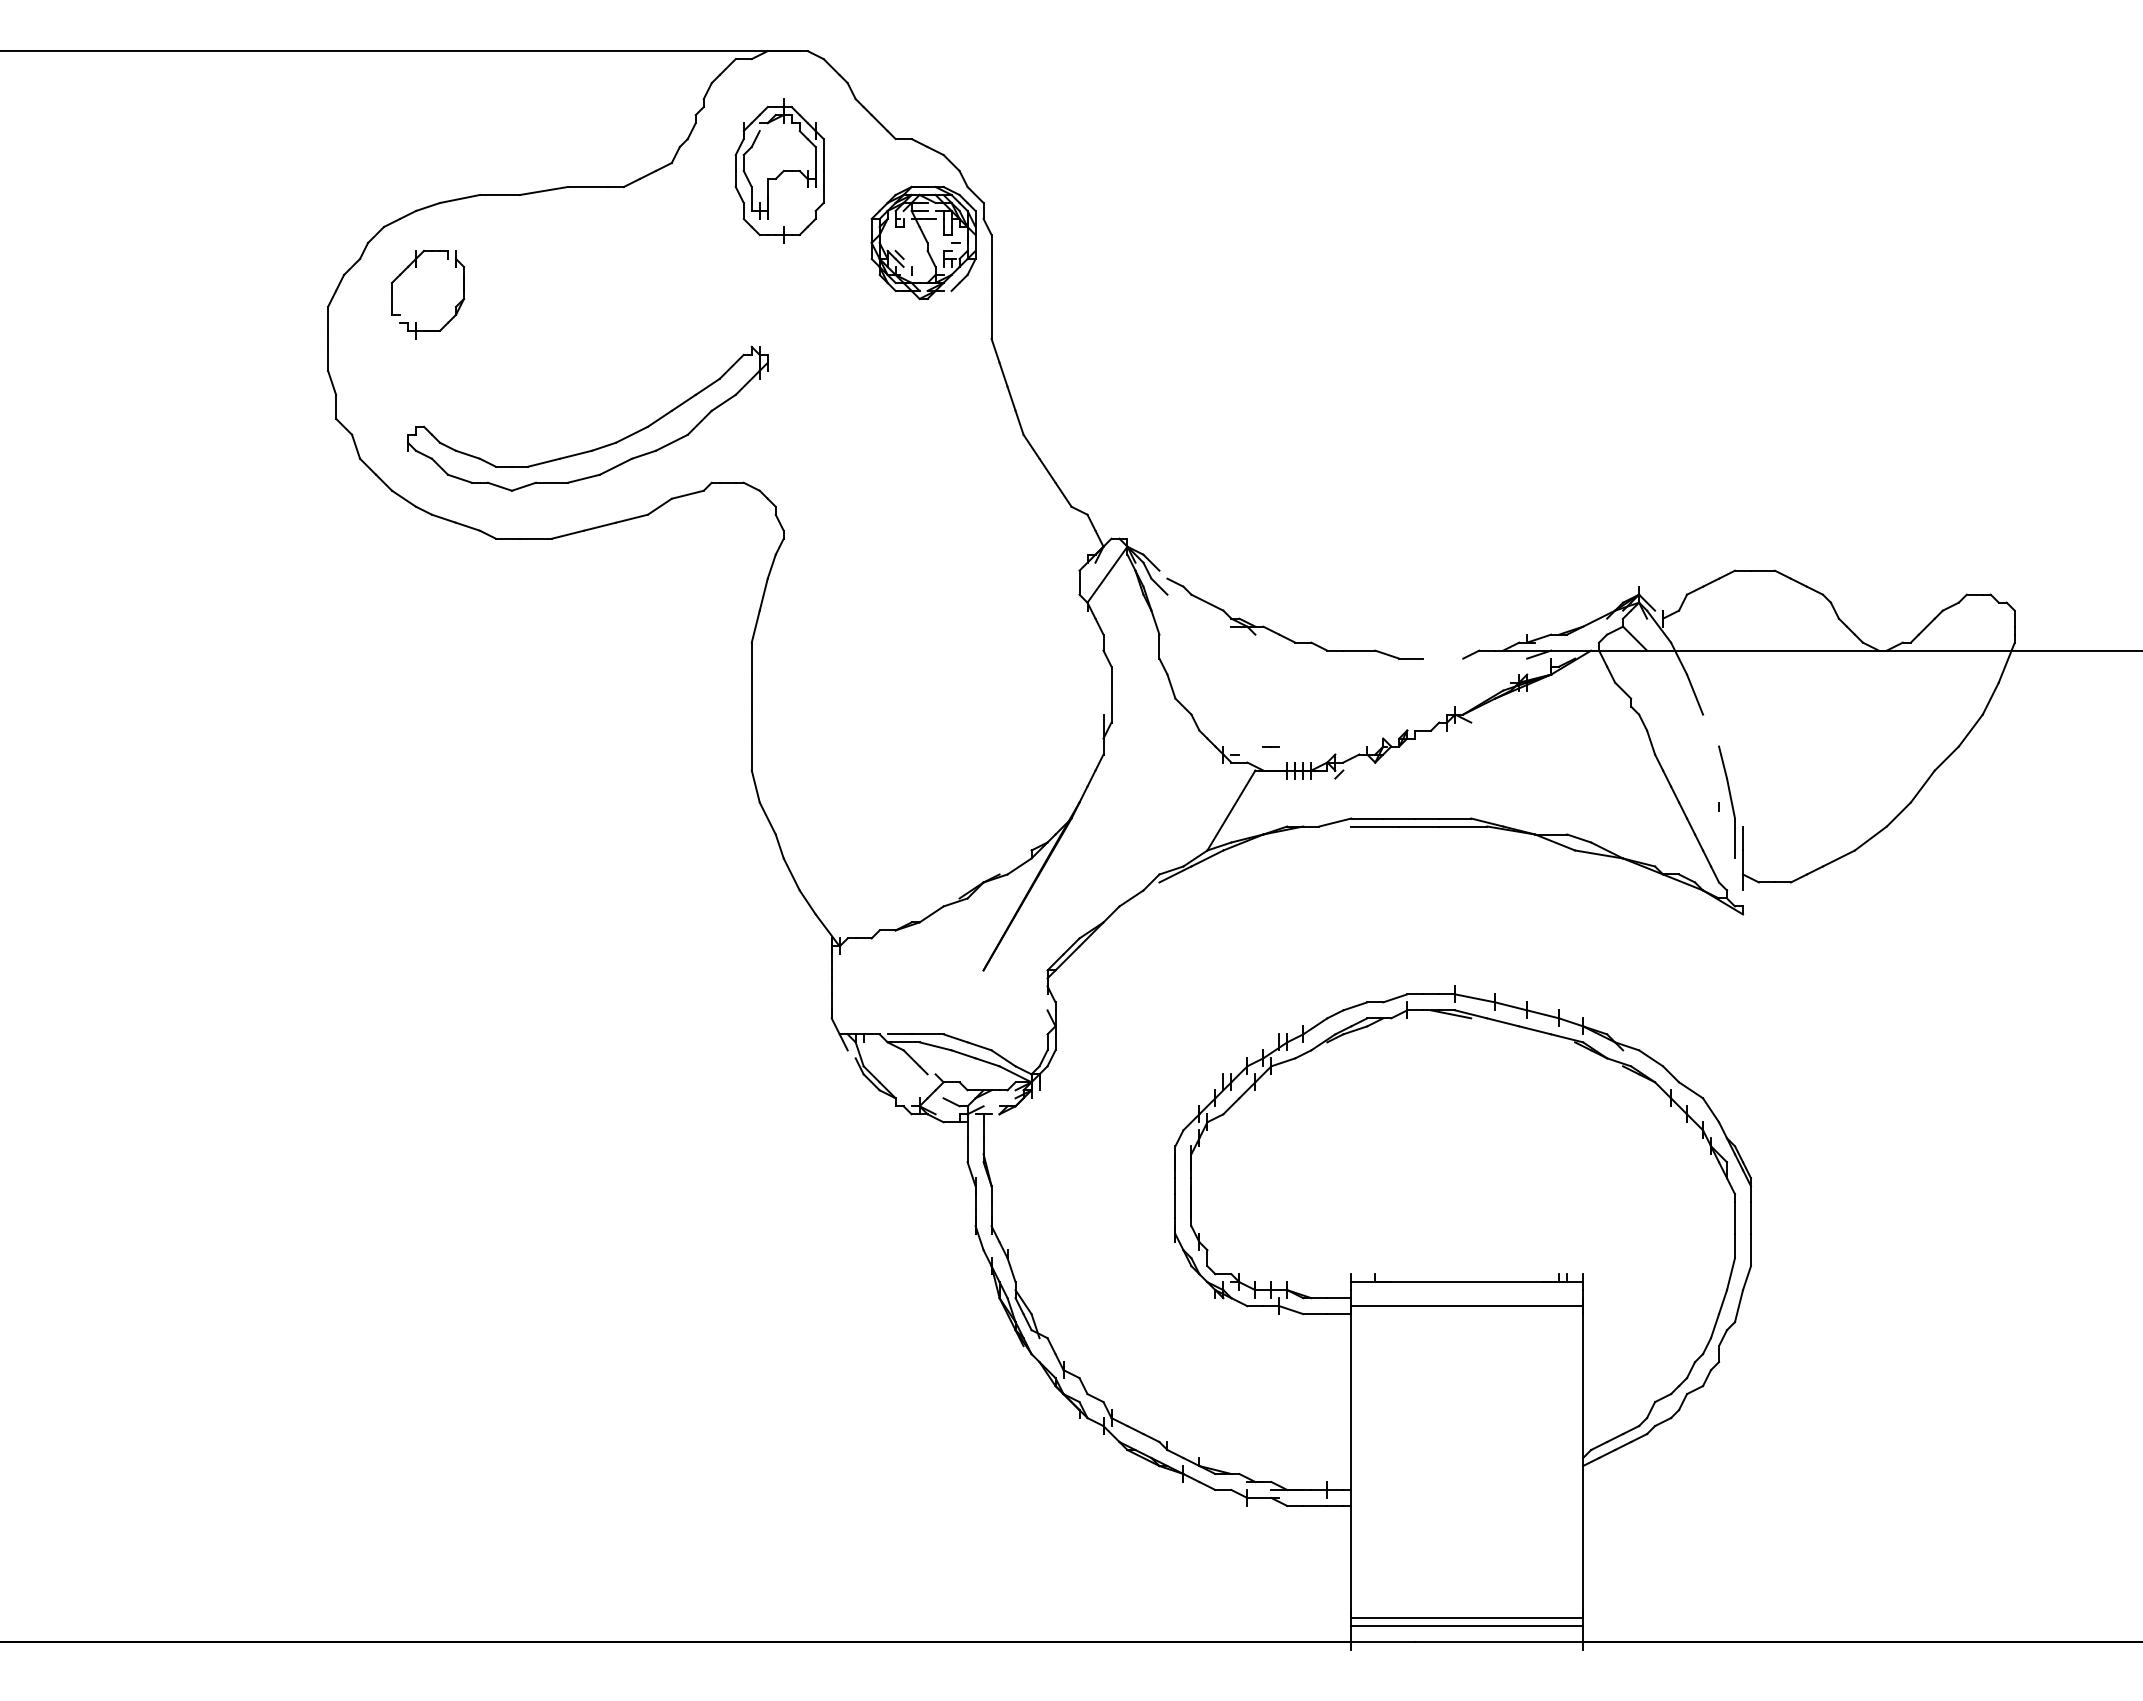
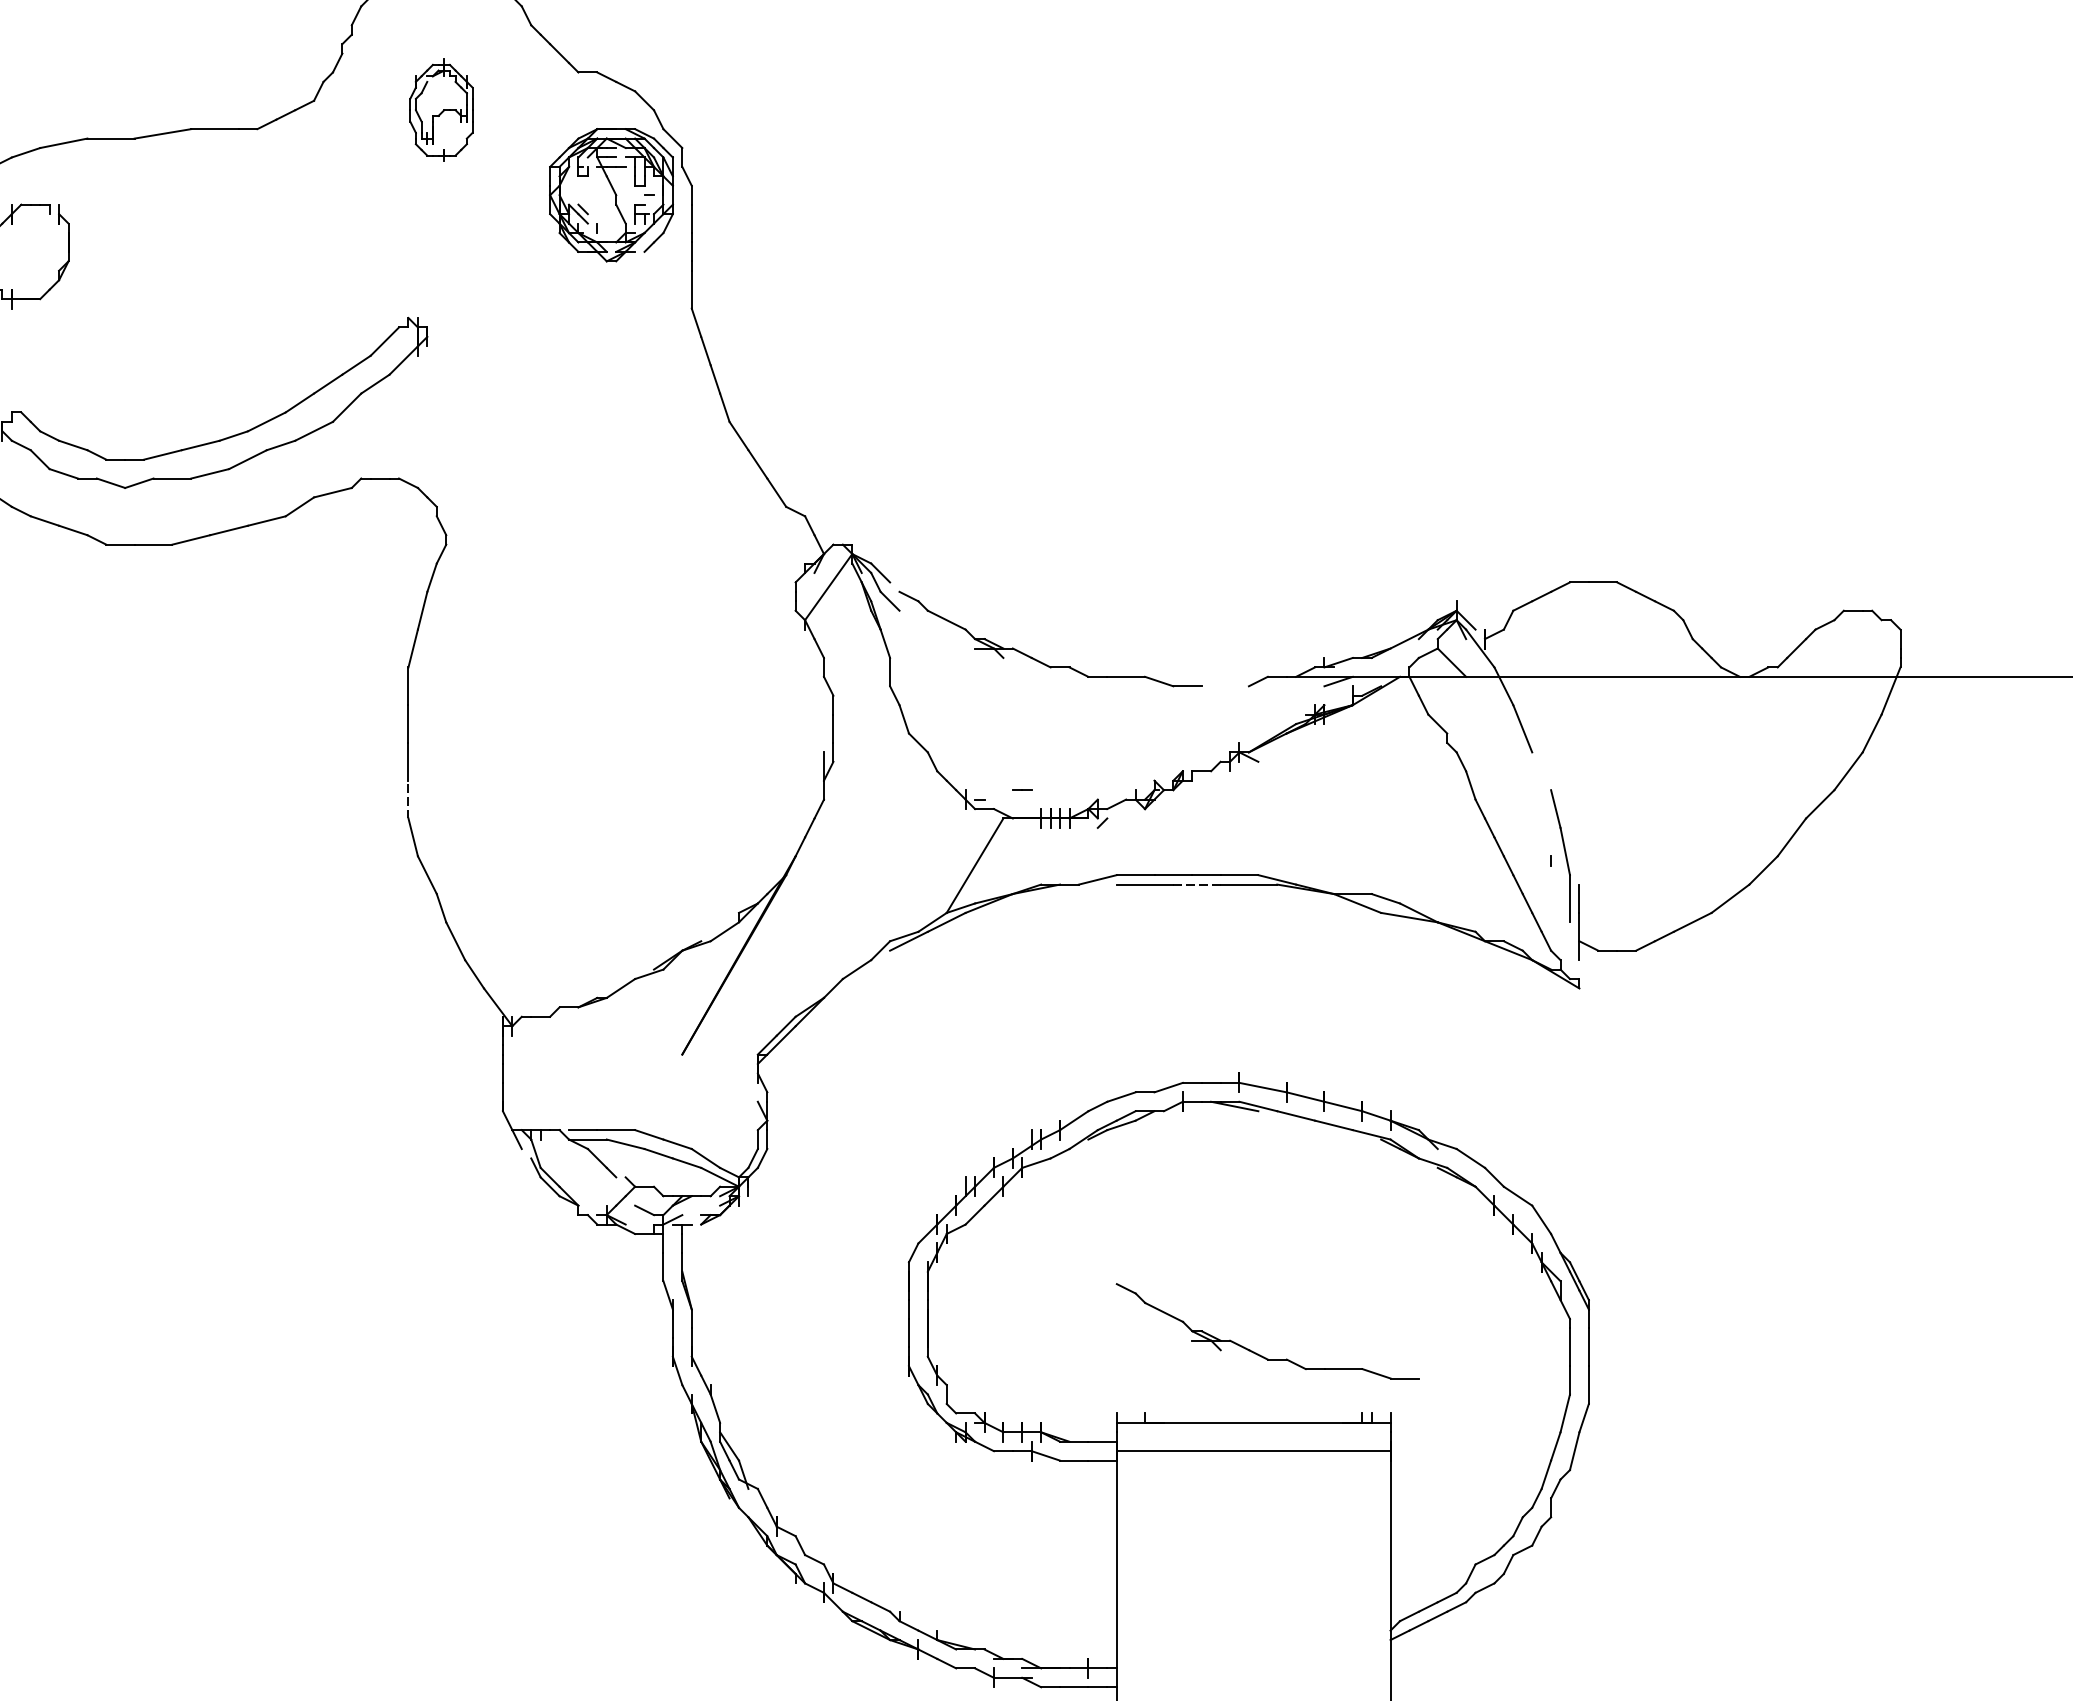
part: (779, 170) -> (441, 109), size x0.6
line: (751, 754) -> (408, 799), solid -> dashed
line: (1419, 826) -> (1197, 884), solid -> dashed
part: (1469, 1222) -> (1256, 1352), added

